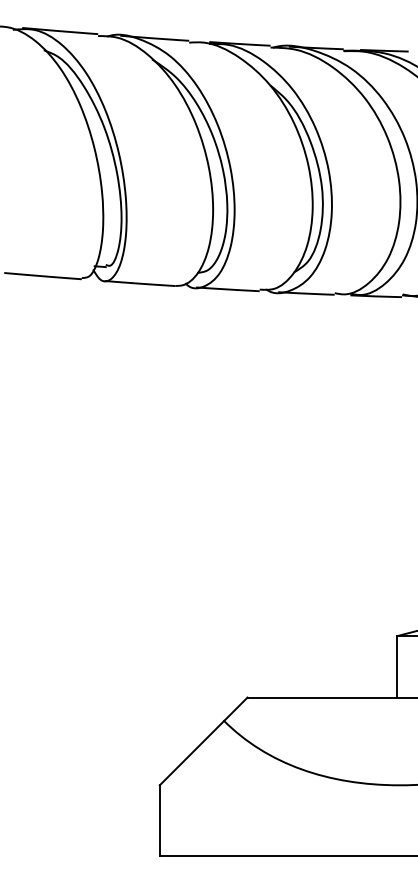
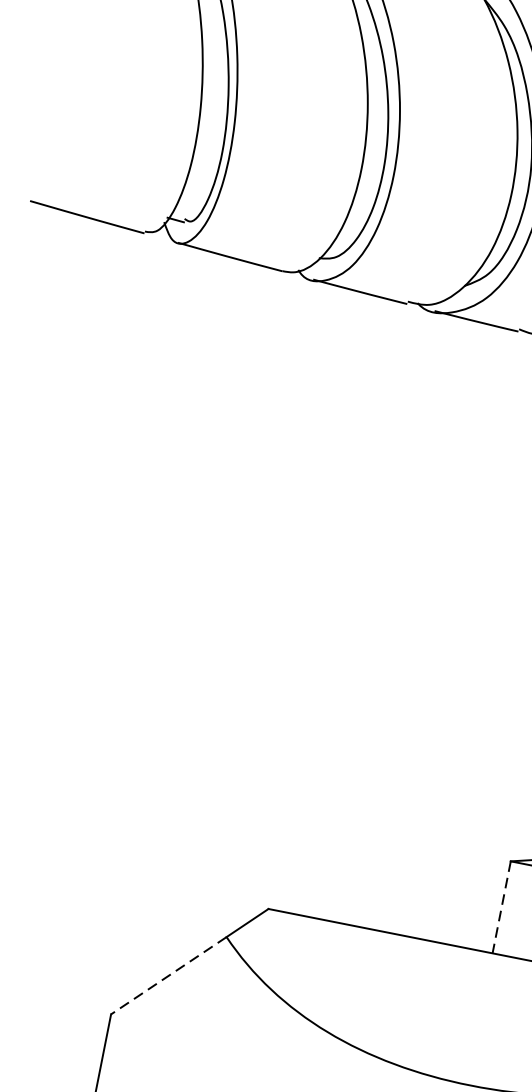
line: (397, 666) -> (502, 906), solid -> dashed
line: (191, 753) -> (168, 976), solid -> dashed

